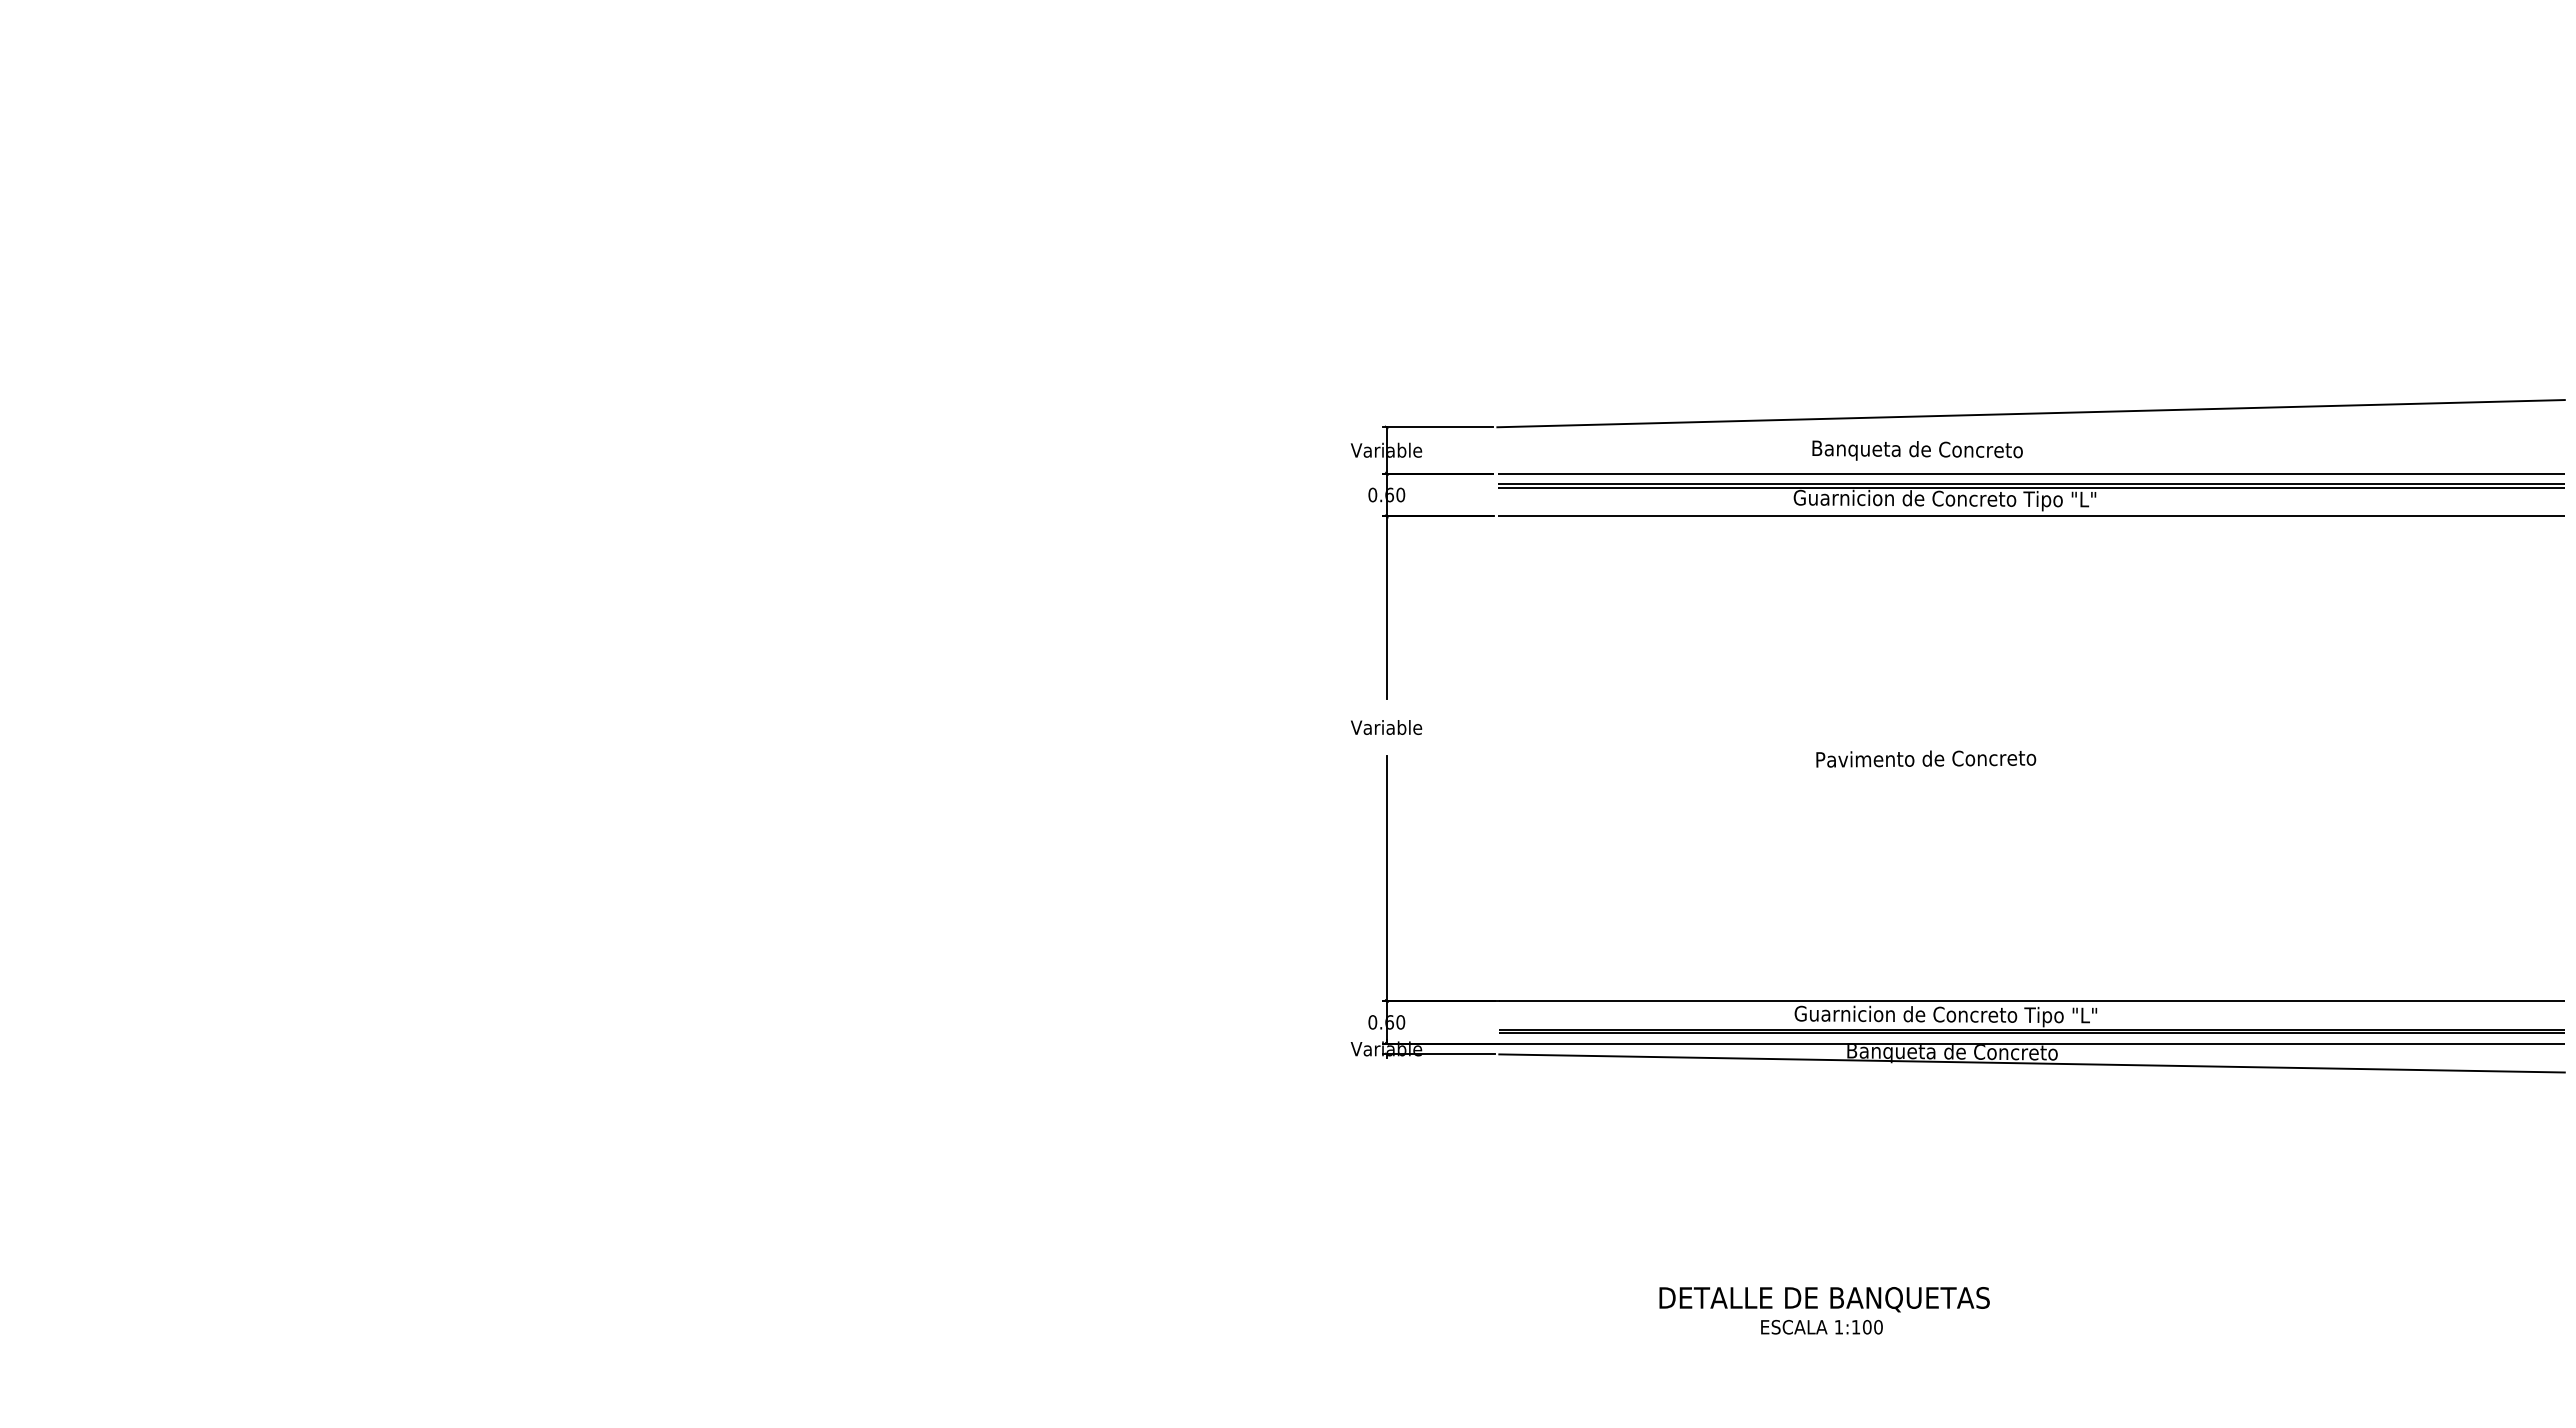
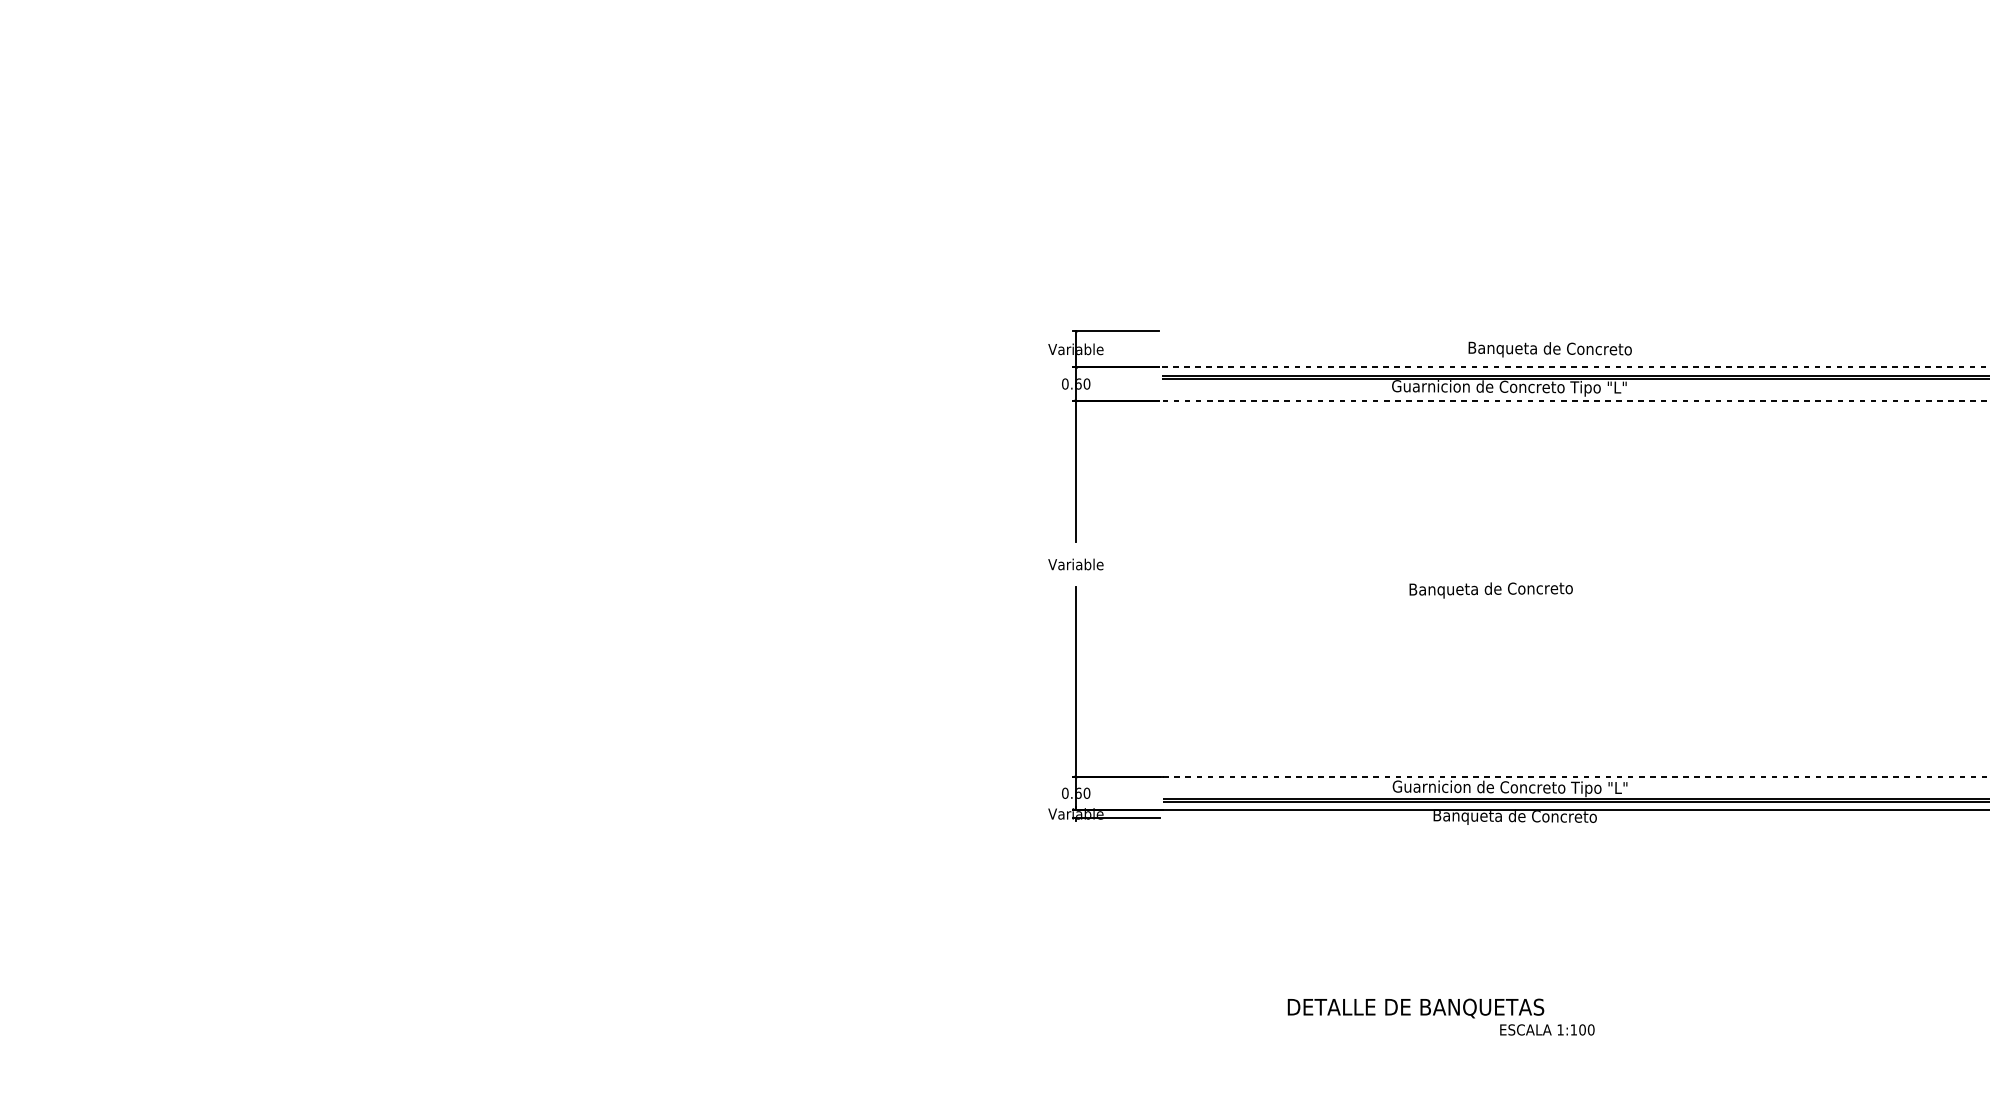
line: (2030, 413) -> (1575, 320), removed
text: (1917, 450) -> (1550, 349), moved
line: (2031, 473) -> (1576, 367), solid -> dashed
line: (2032, 516) -> (1577, 400), solid -> dashed
text: (1927, 760) -> (1495, 590), Pavimento de Concreto -> Banqueta de Concreto
line: (2031, 1001) -> (1576, 777), solid -> dashed
line: (2031, 1063) -> (1576, 825), removed
text: (1821, 1327) -> (1547, 1030), moved

